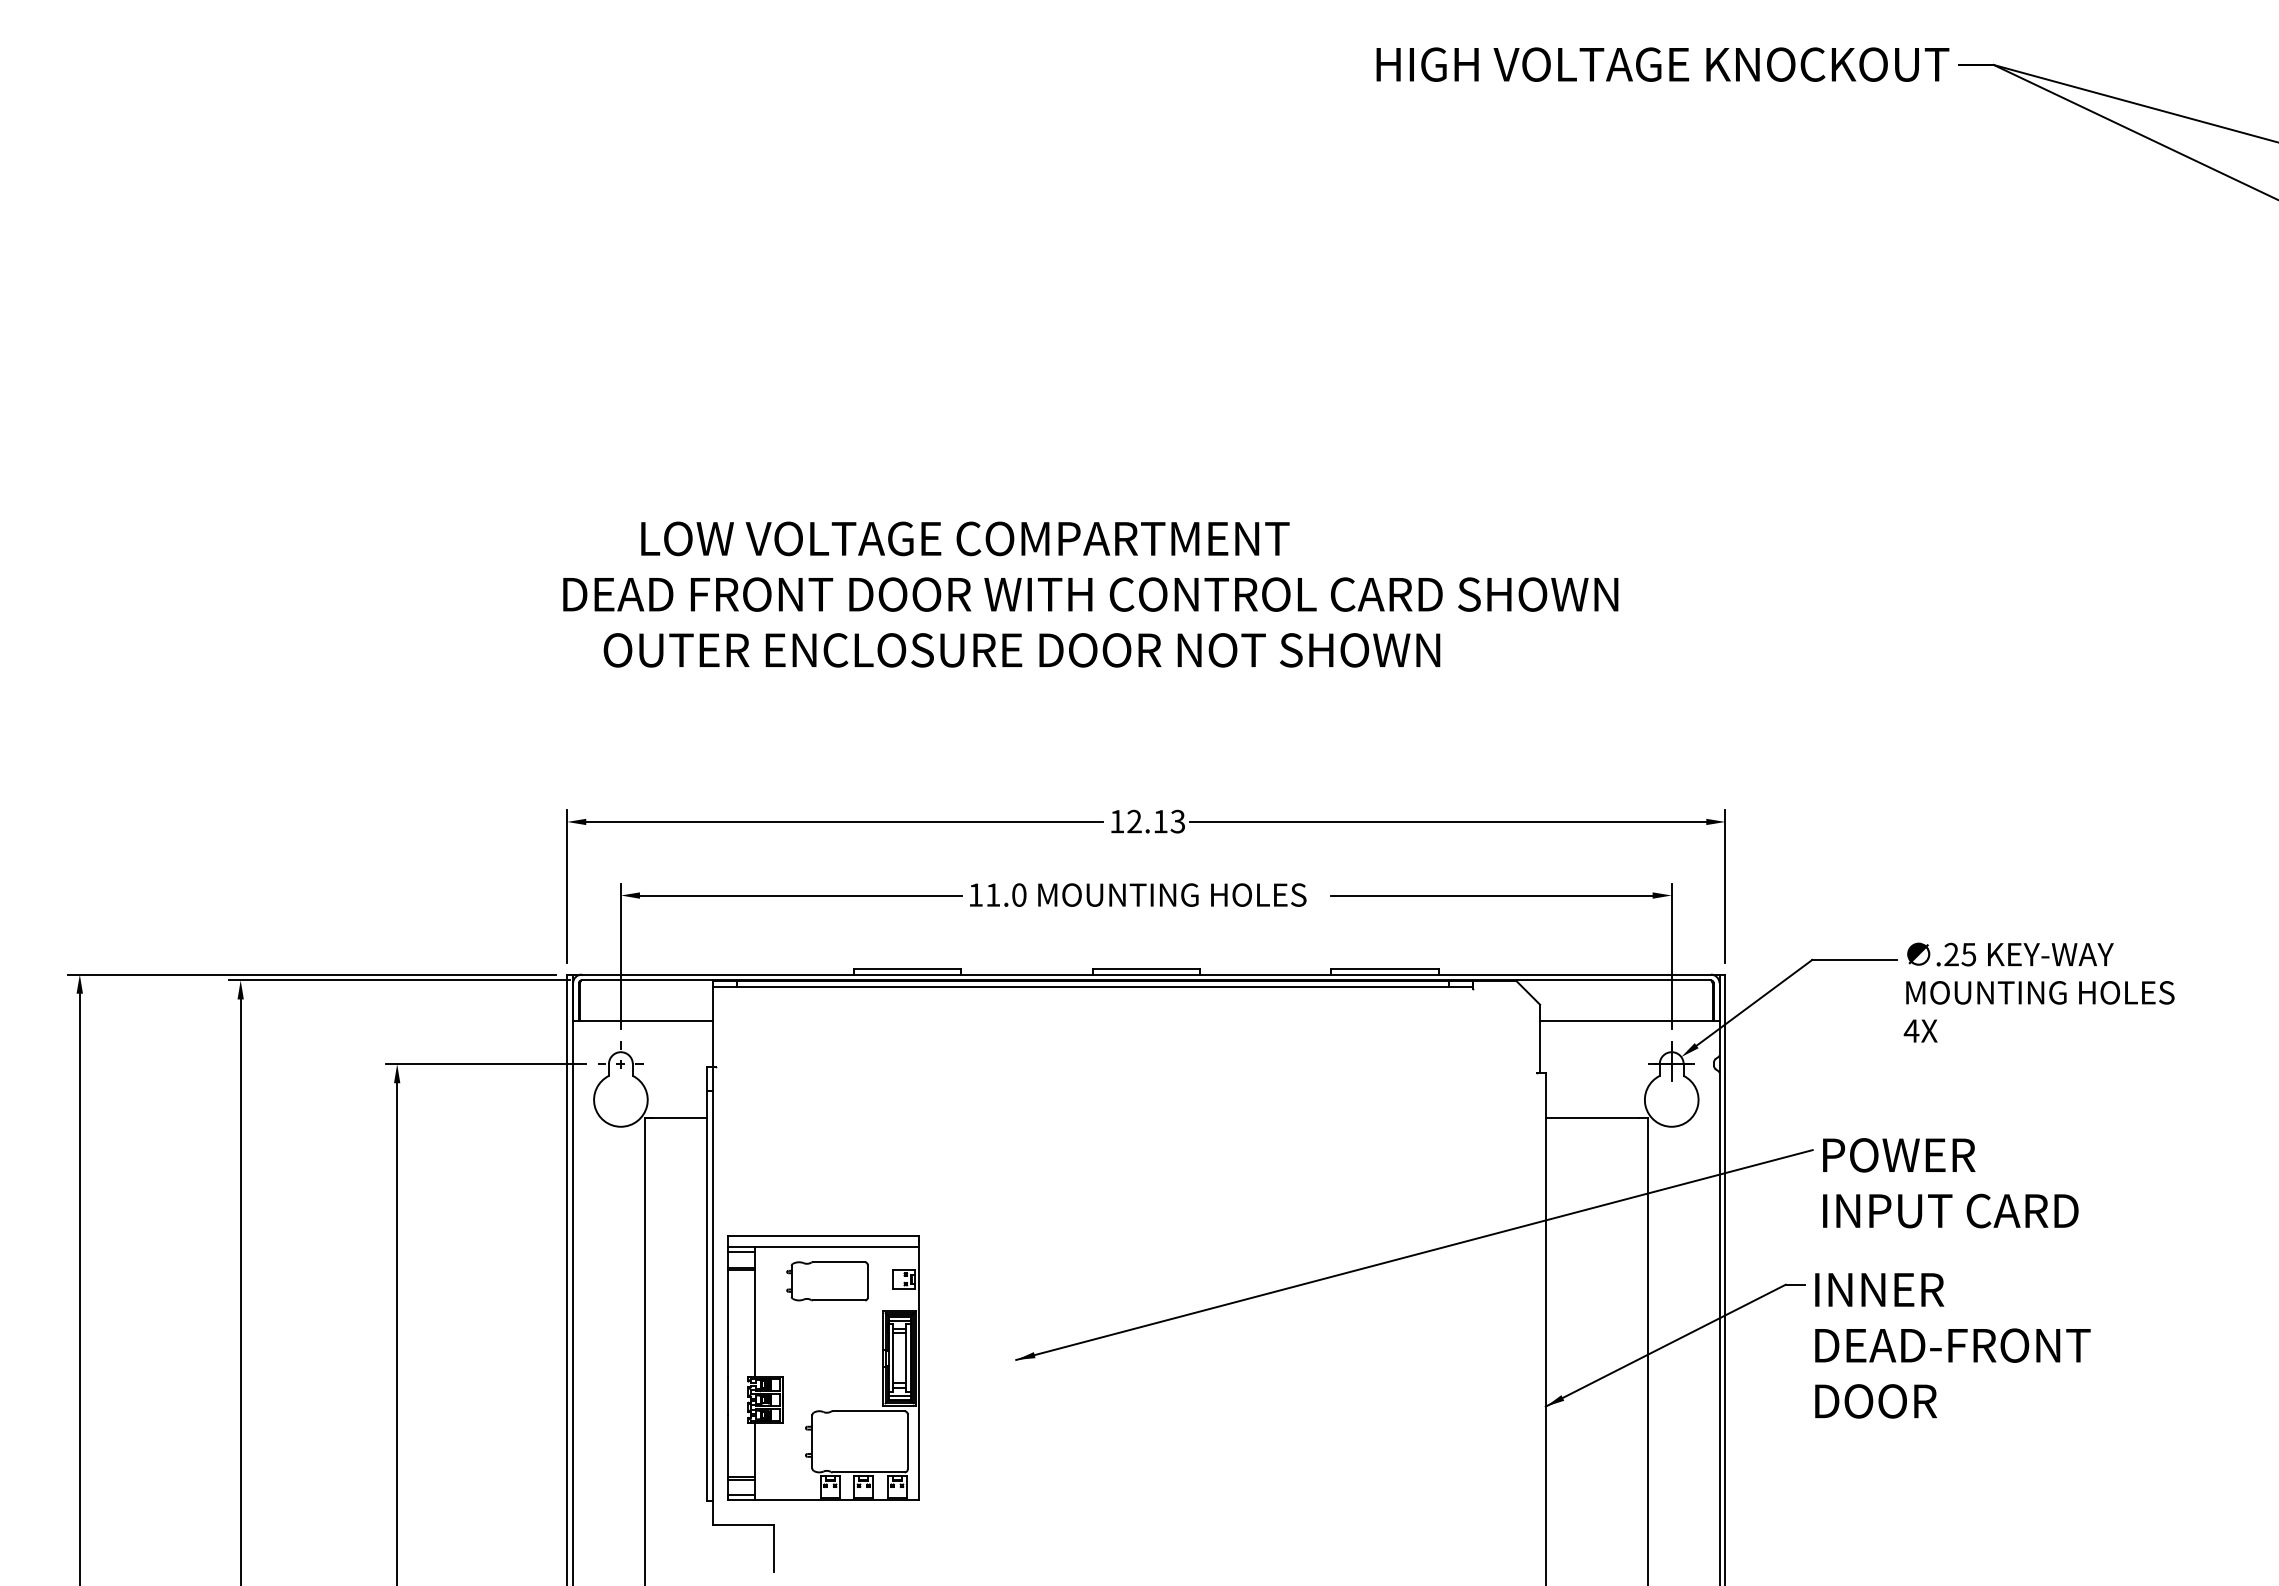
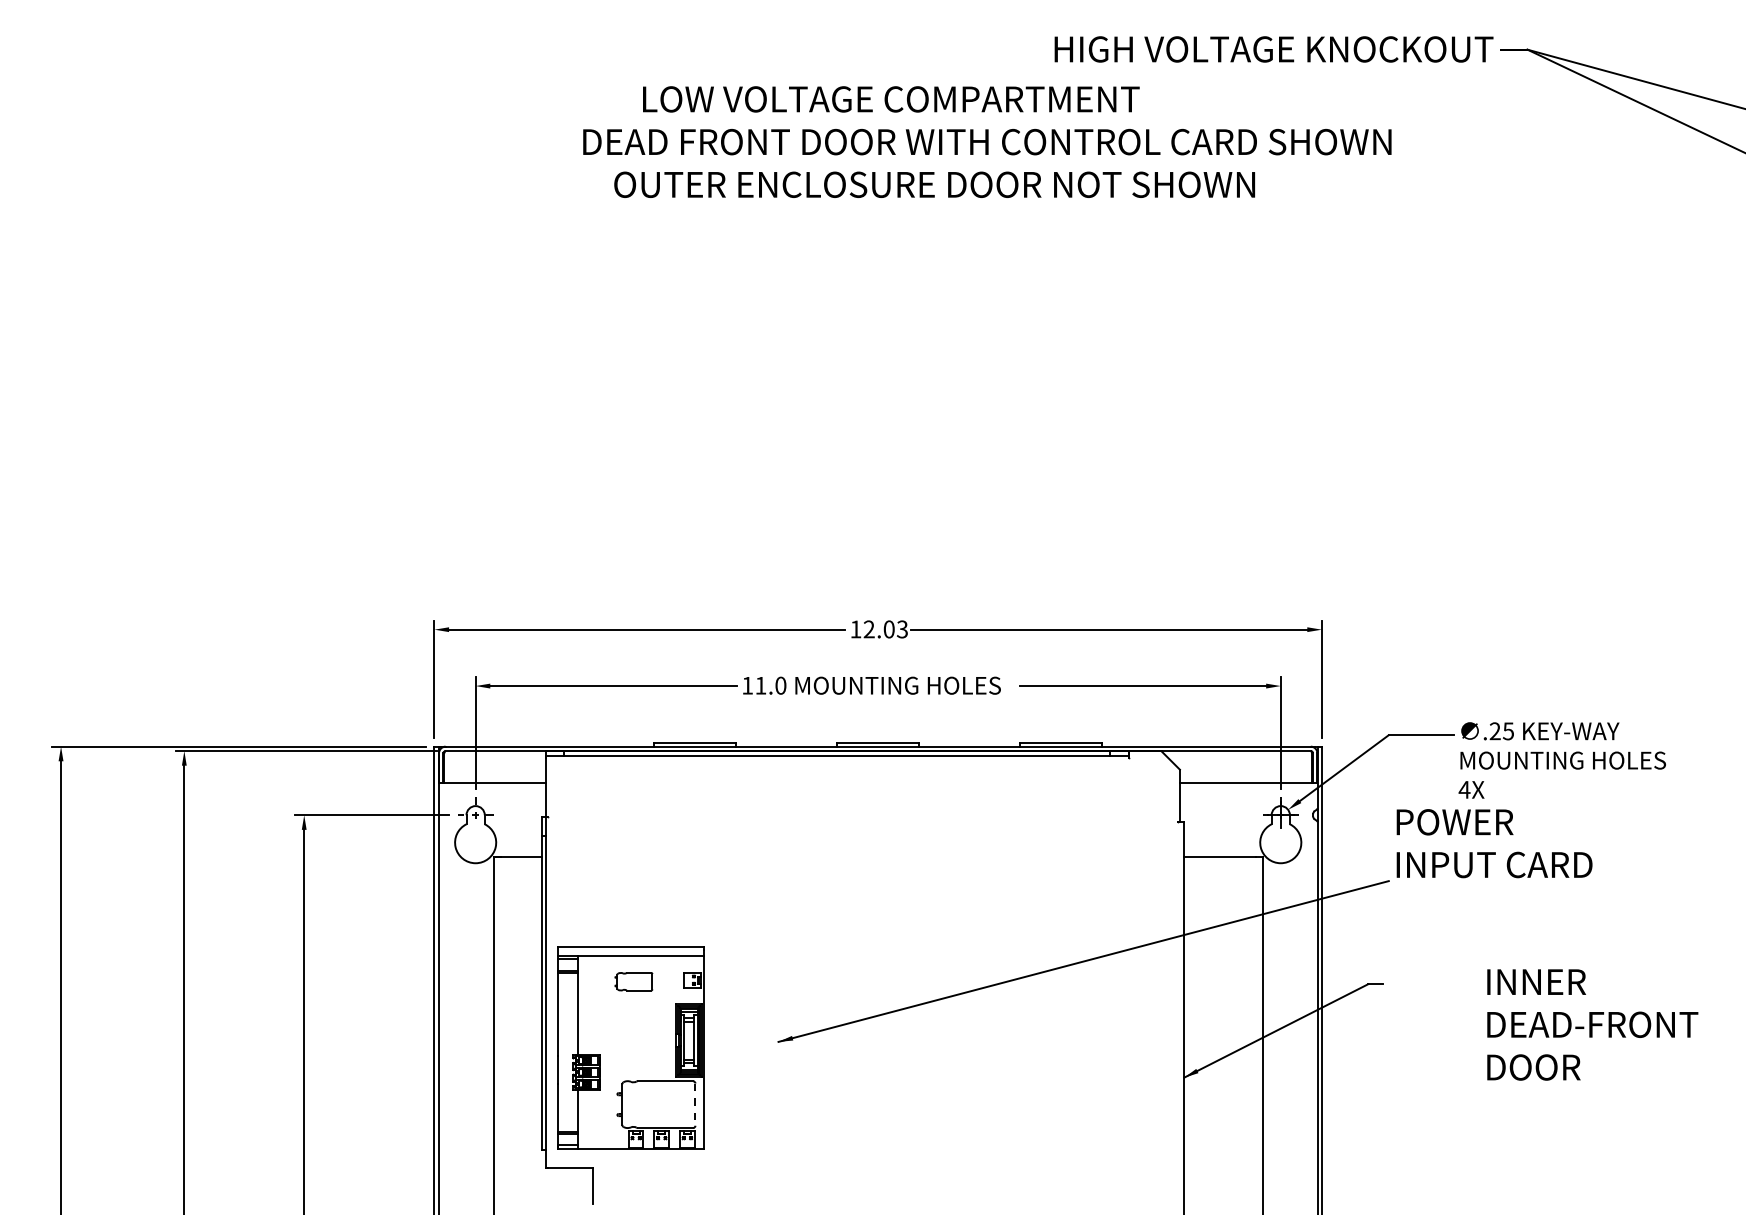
text: (1090, 594) -> (987, 142), moved
text: (1160, 821) -> (889, 629), 12.13 -> 12.03
text: (1950, 1183) -> (1494, 843), moved
part: (827, 1281) -> (633, 981), size x0.6
text: (1952, 1345) -> (1592, 1024), moved
line: (907, 1441) -> (695, 1104), solid -> dashed

